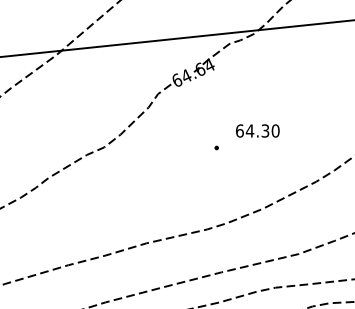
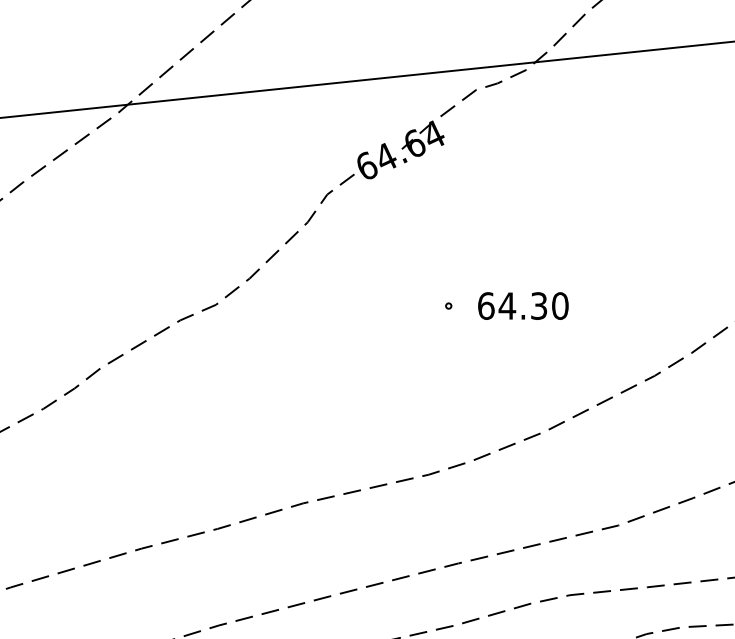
text: (257, 130) -> (522, 305), moved

